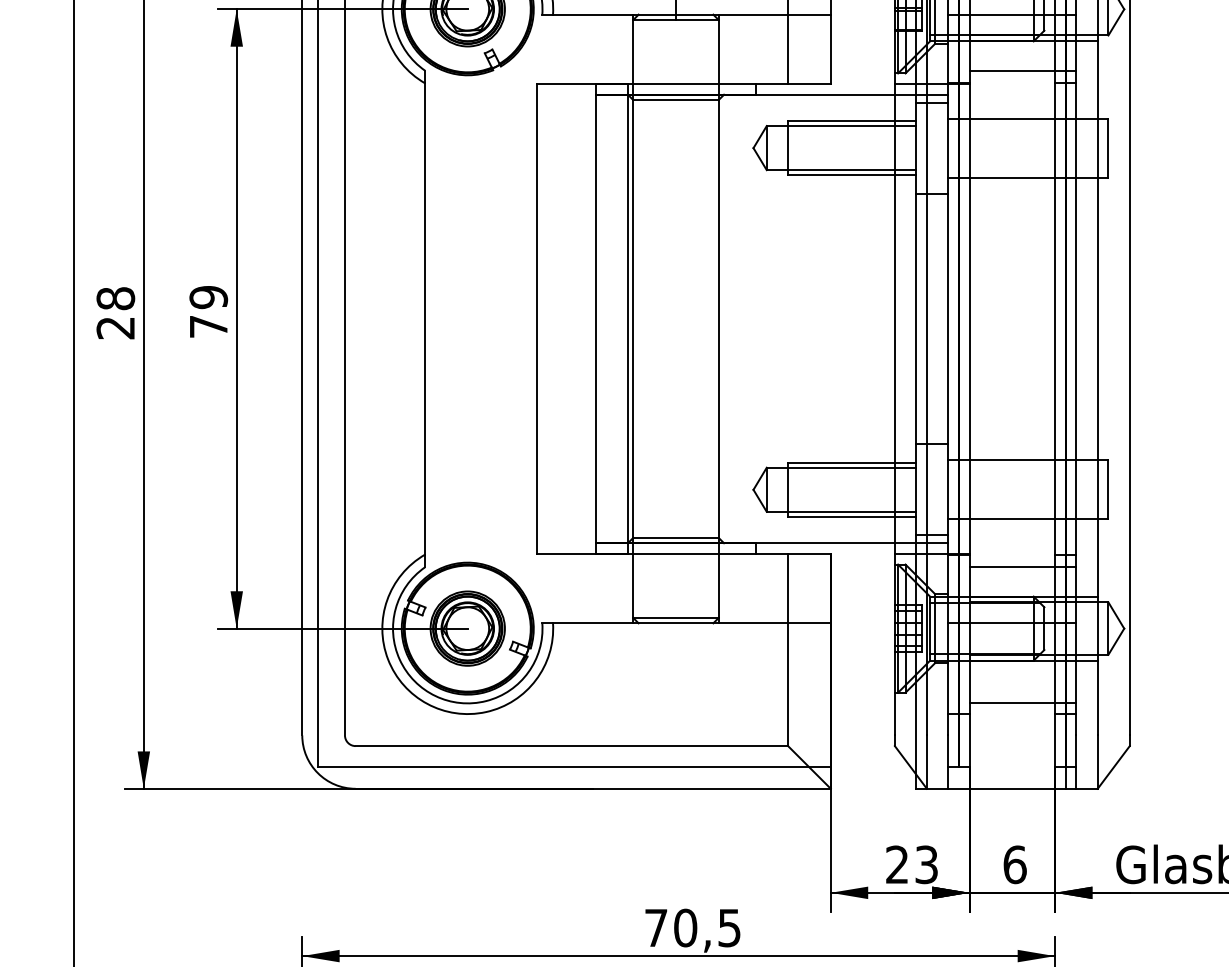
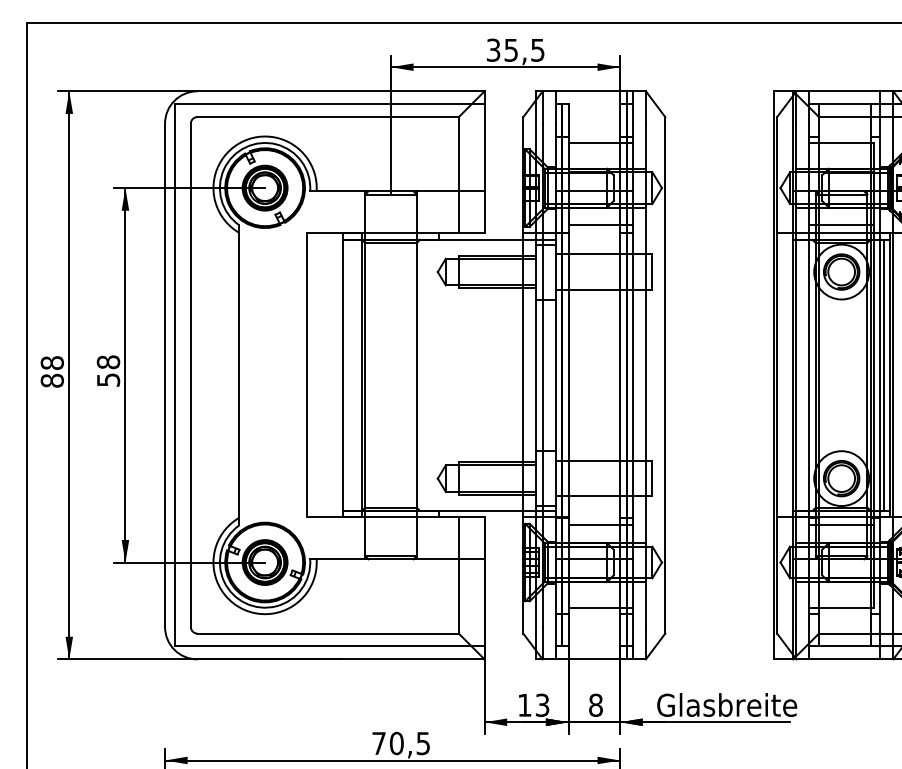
text: (208, 310) -> (108, 370), 79 -> 58
text: (114, 327) -> (51, 380), 28 -> 88
text: (896, 863) -> (524, 704), 23 -> 13
text: (1015, 863) -> (596, 704), 6 -> 8

